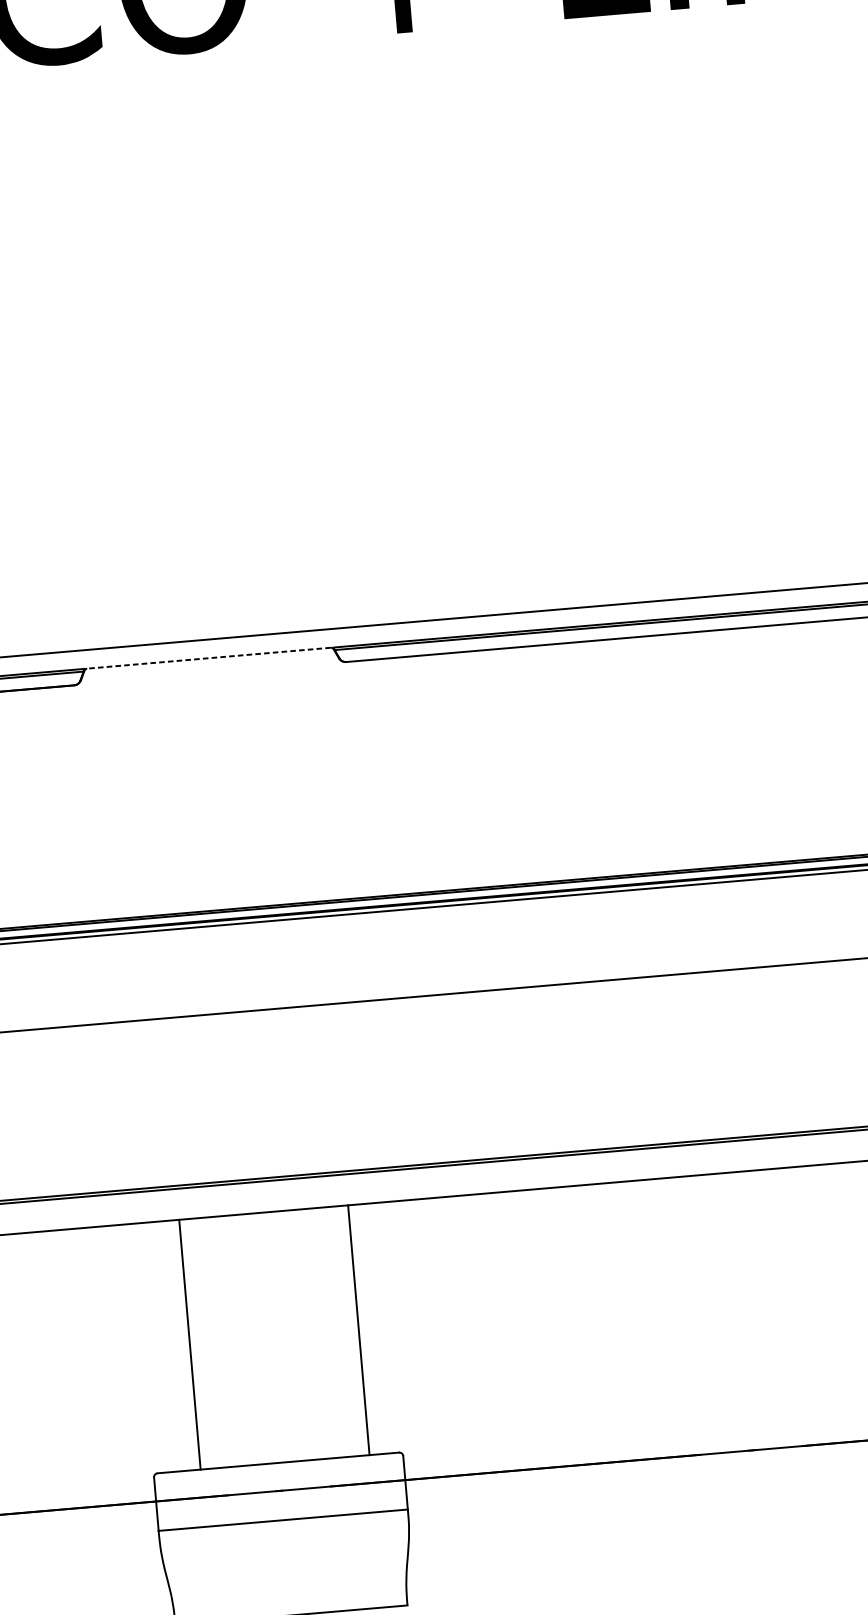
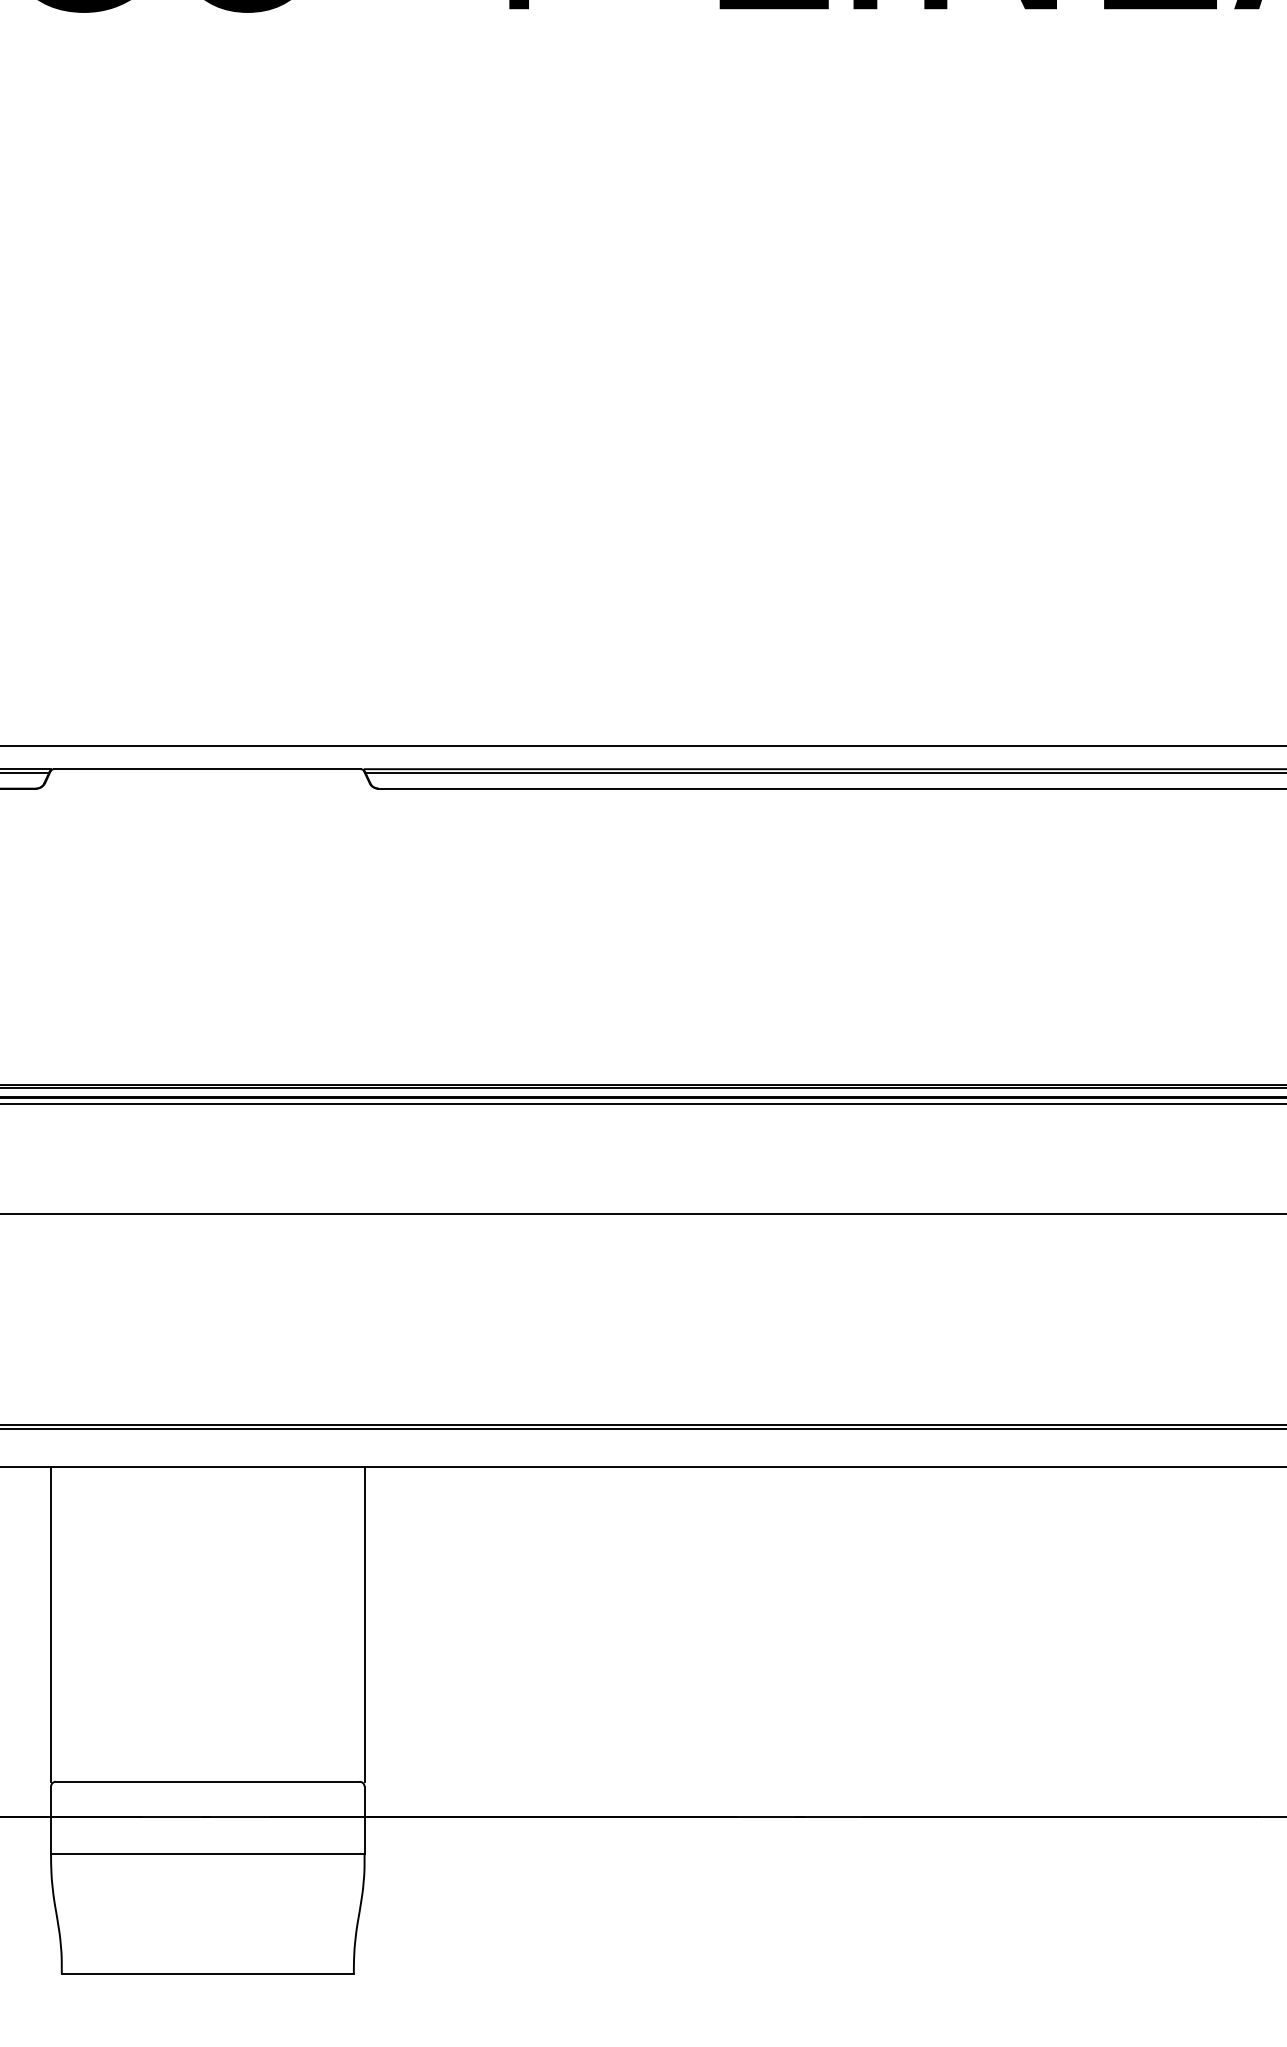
line: (208, 658) -> (206, 769), dashed -> solid
line: (358, 1330) -> (364, 1624), moved
line: (190, 1344) -> (51, 1624), moved

